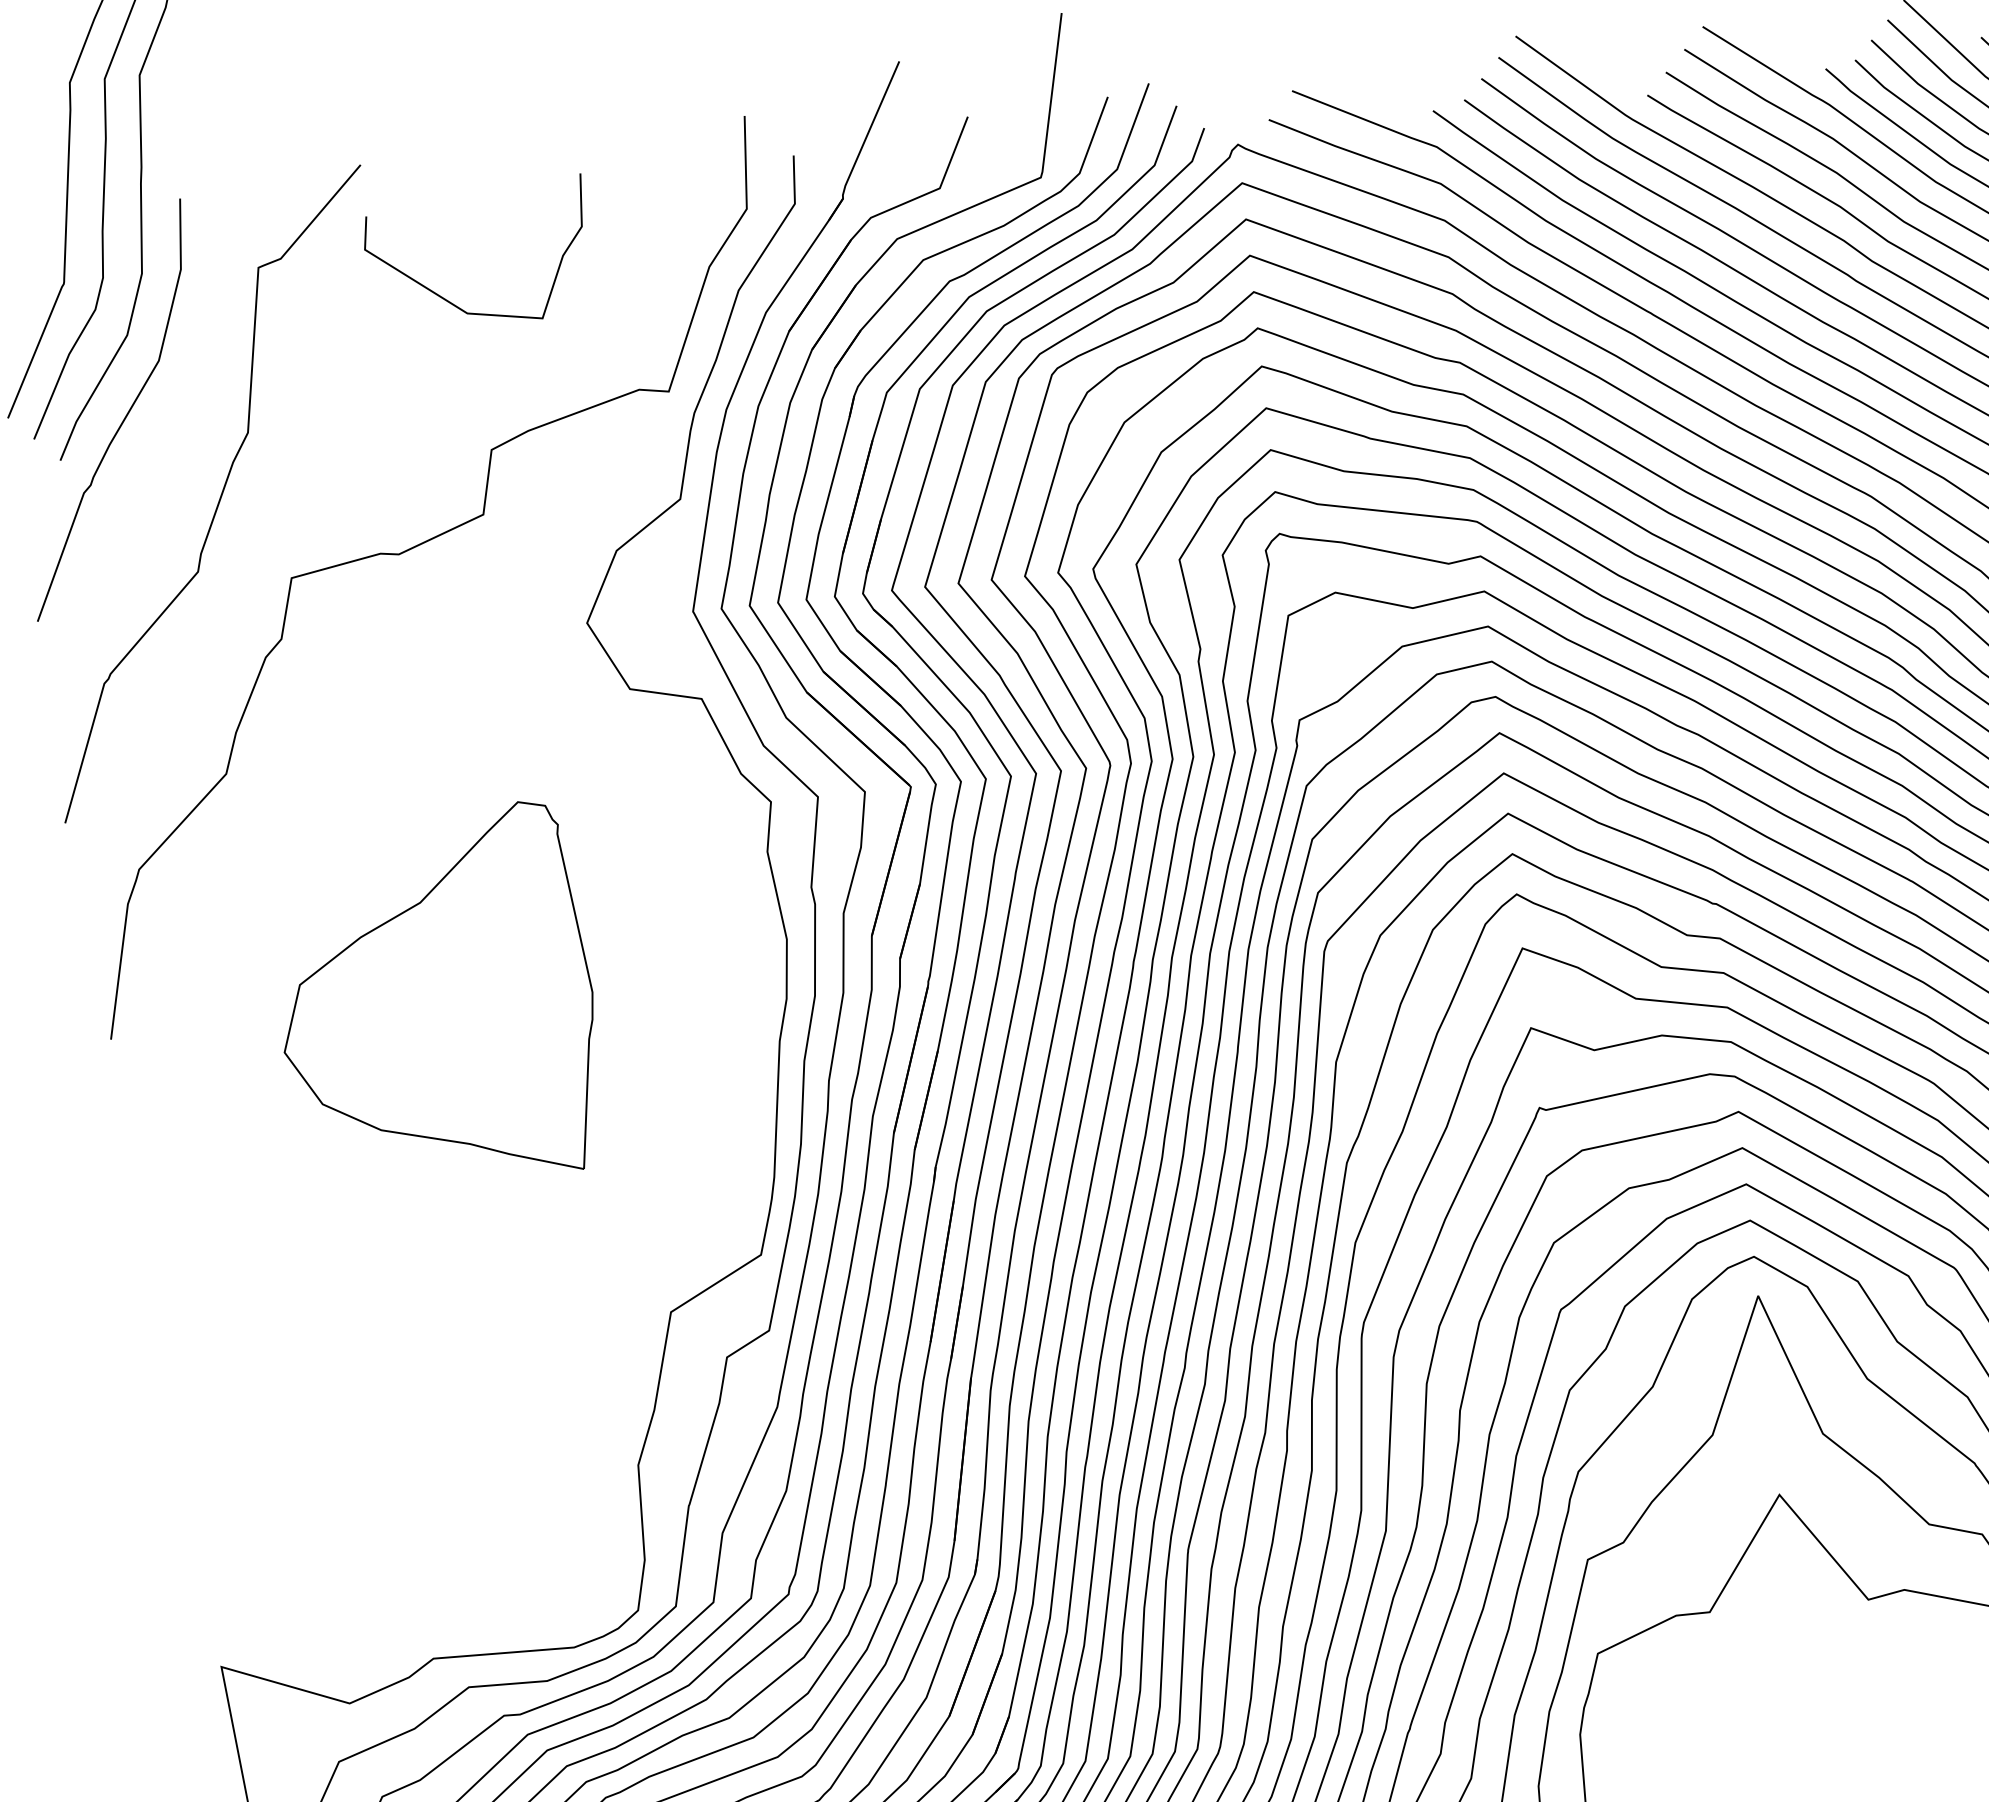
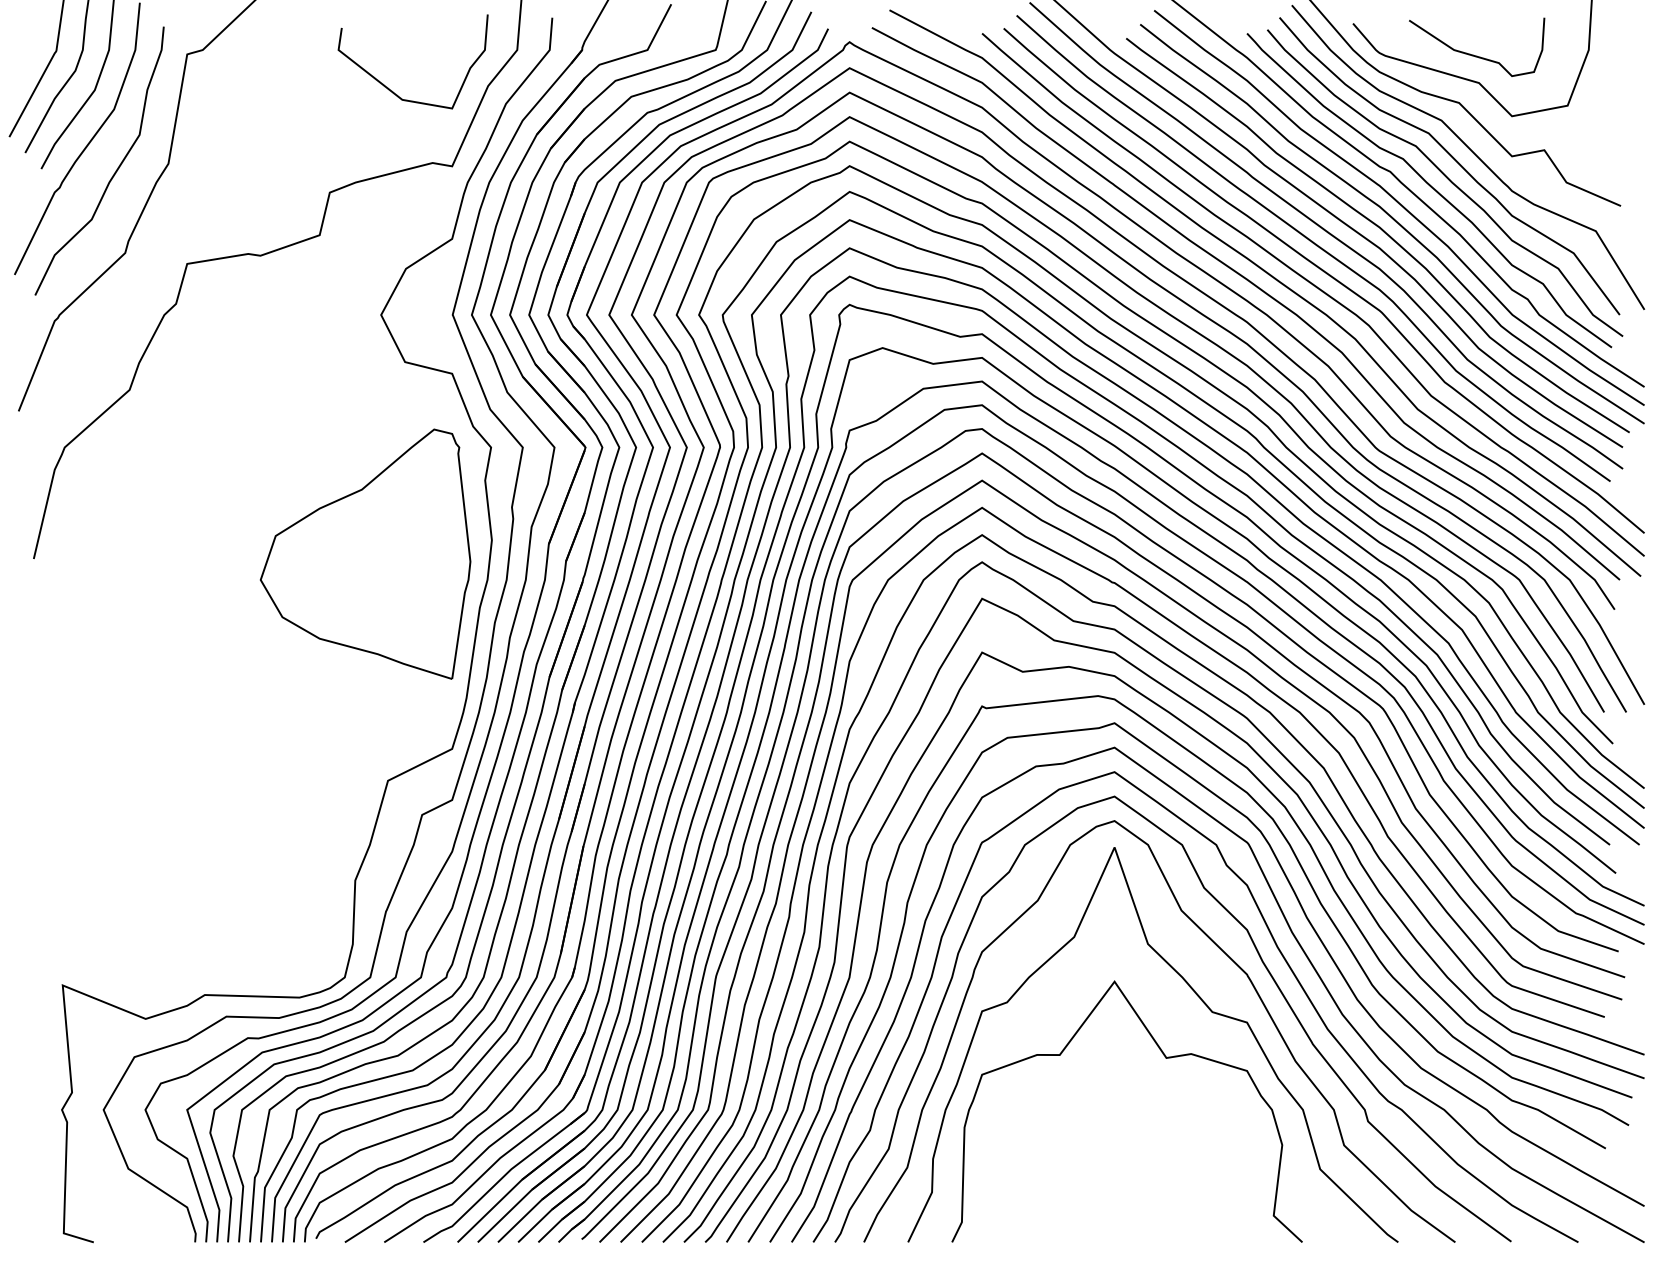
curve: (451, 301) -> (392, 90), moved
curve: (170, 451) -> (115, 170), added
part: (435, 996) -> (365, 553), moved

